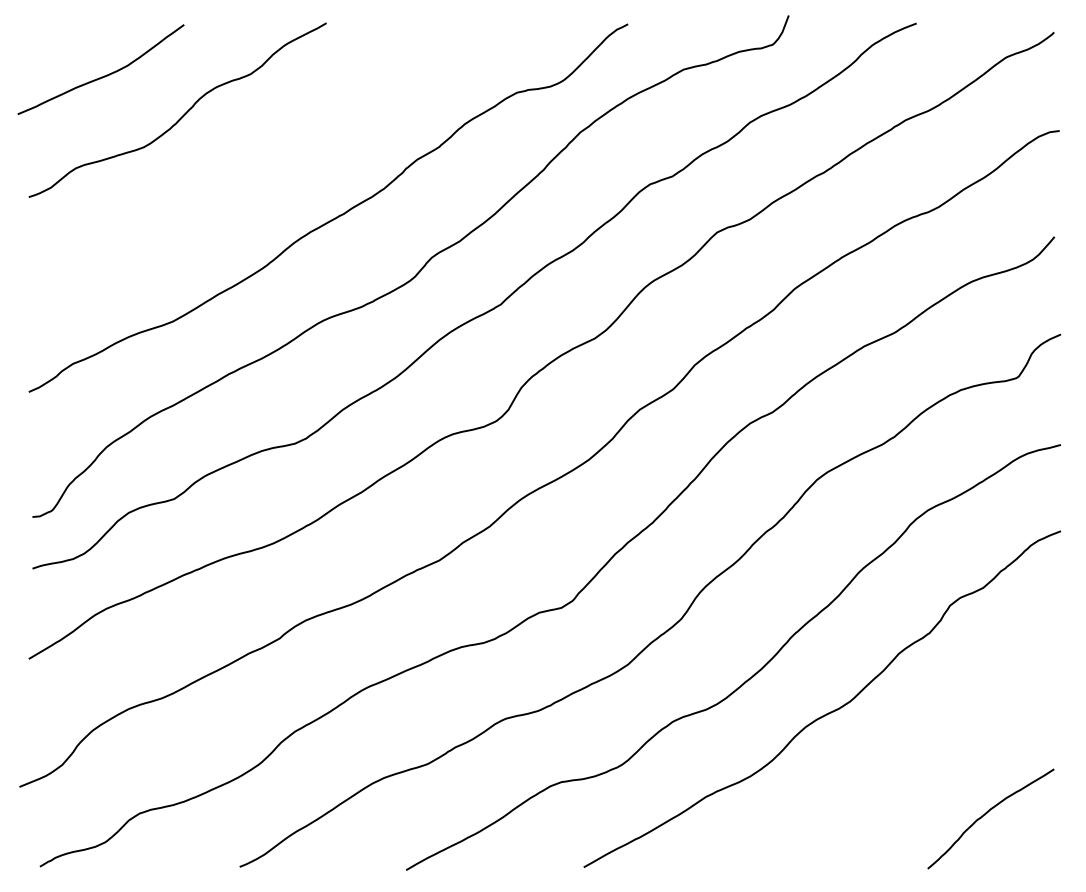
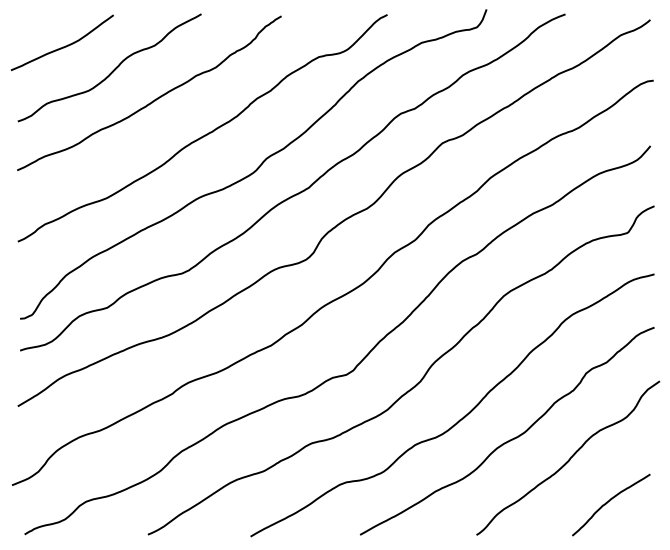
curve: (252, 159) -> (155, 98), added
curve: (923, 743) -> (569, 458), added

